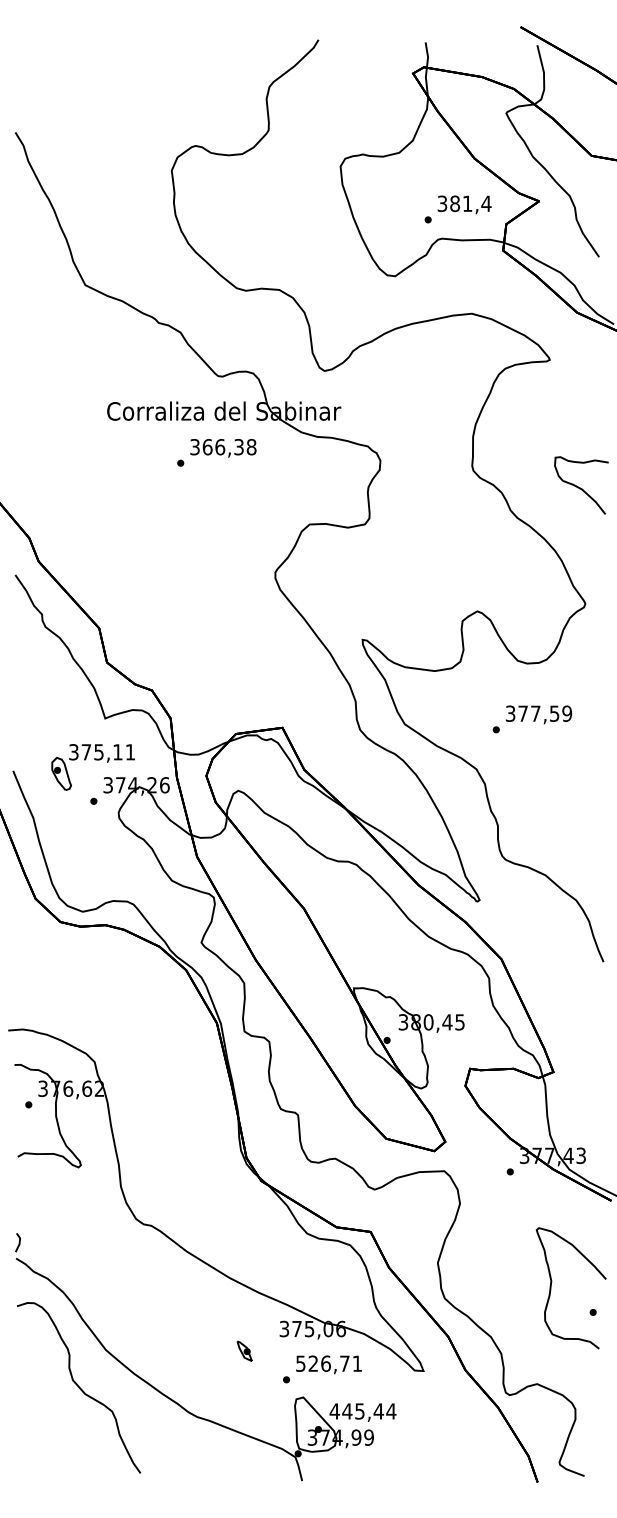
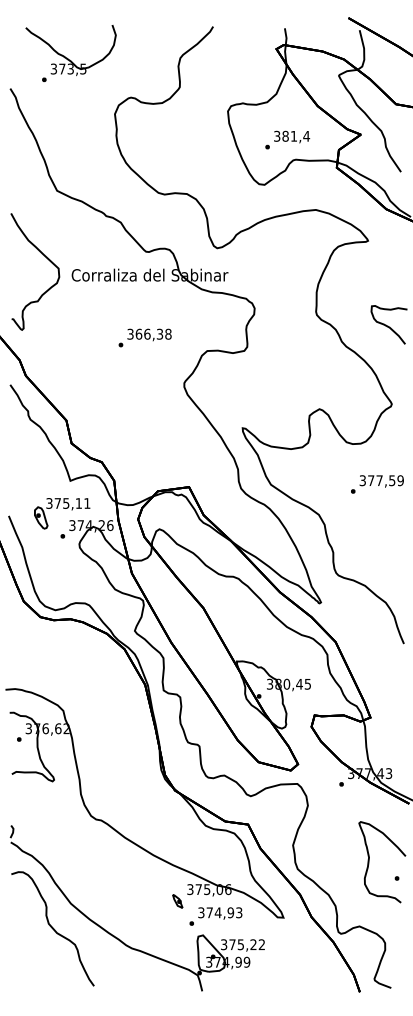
part: (105, 80) -> (70, 53), added
text: (457, 208) -> (287, 139), moved
curve: (70, 387) -> (47, 259), added
text: (215, 452) -> (144, 337), moved
text: (532, 719) -> (377, 484), moved
part: (244, 1351) -> (177, 901), moved
text: (329, 1363) -> (220, 912), 526,71 -> 374,93
text: (362, 1411) -> (242, 944), 445,44 -> 375,22

